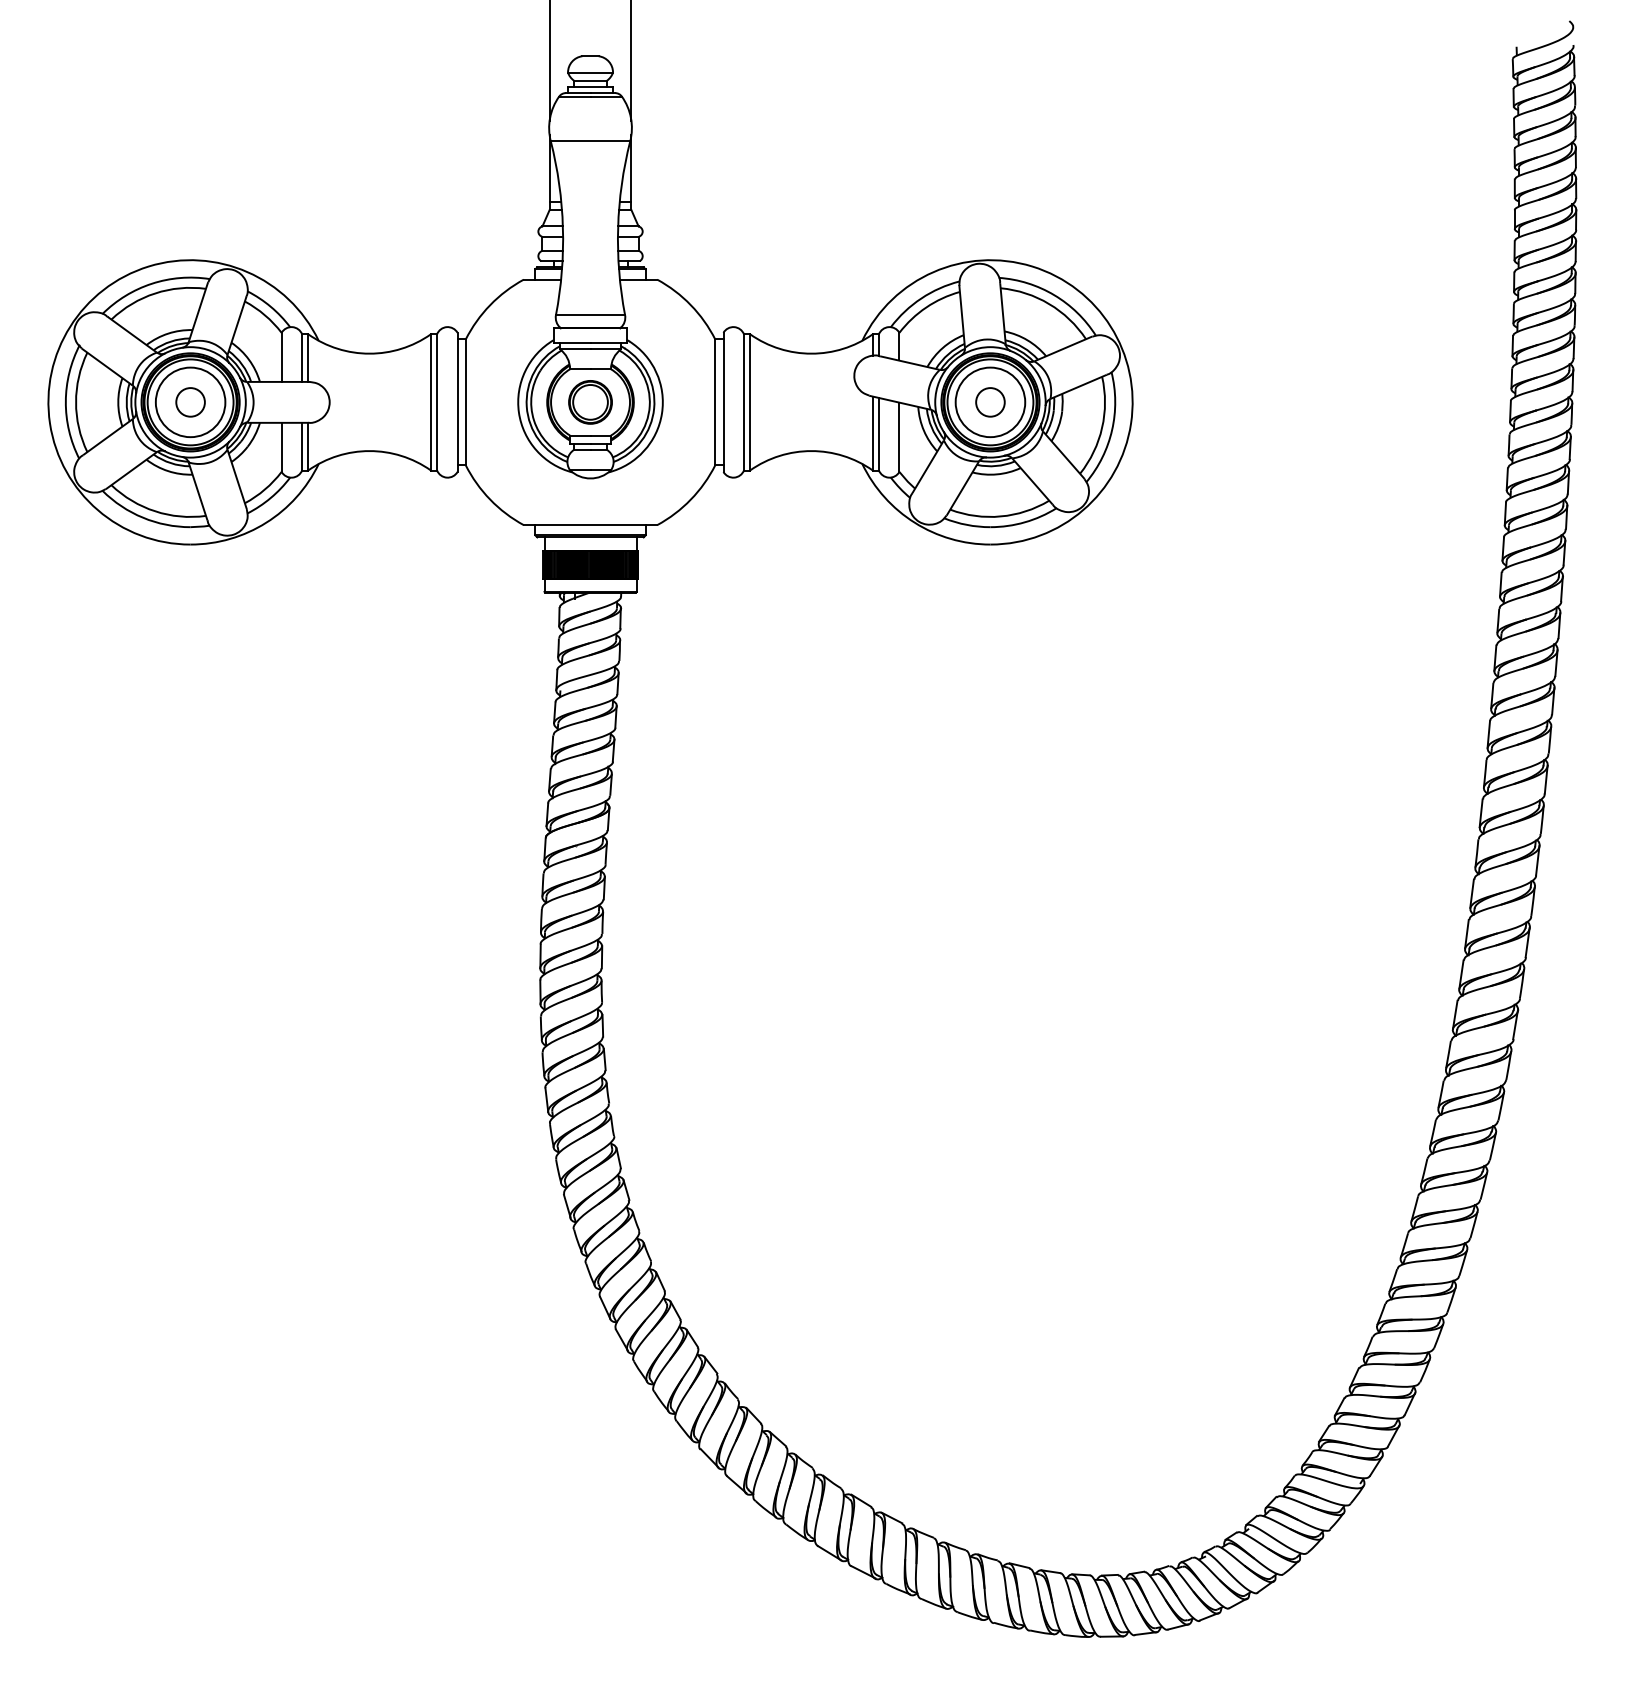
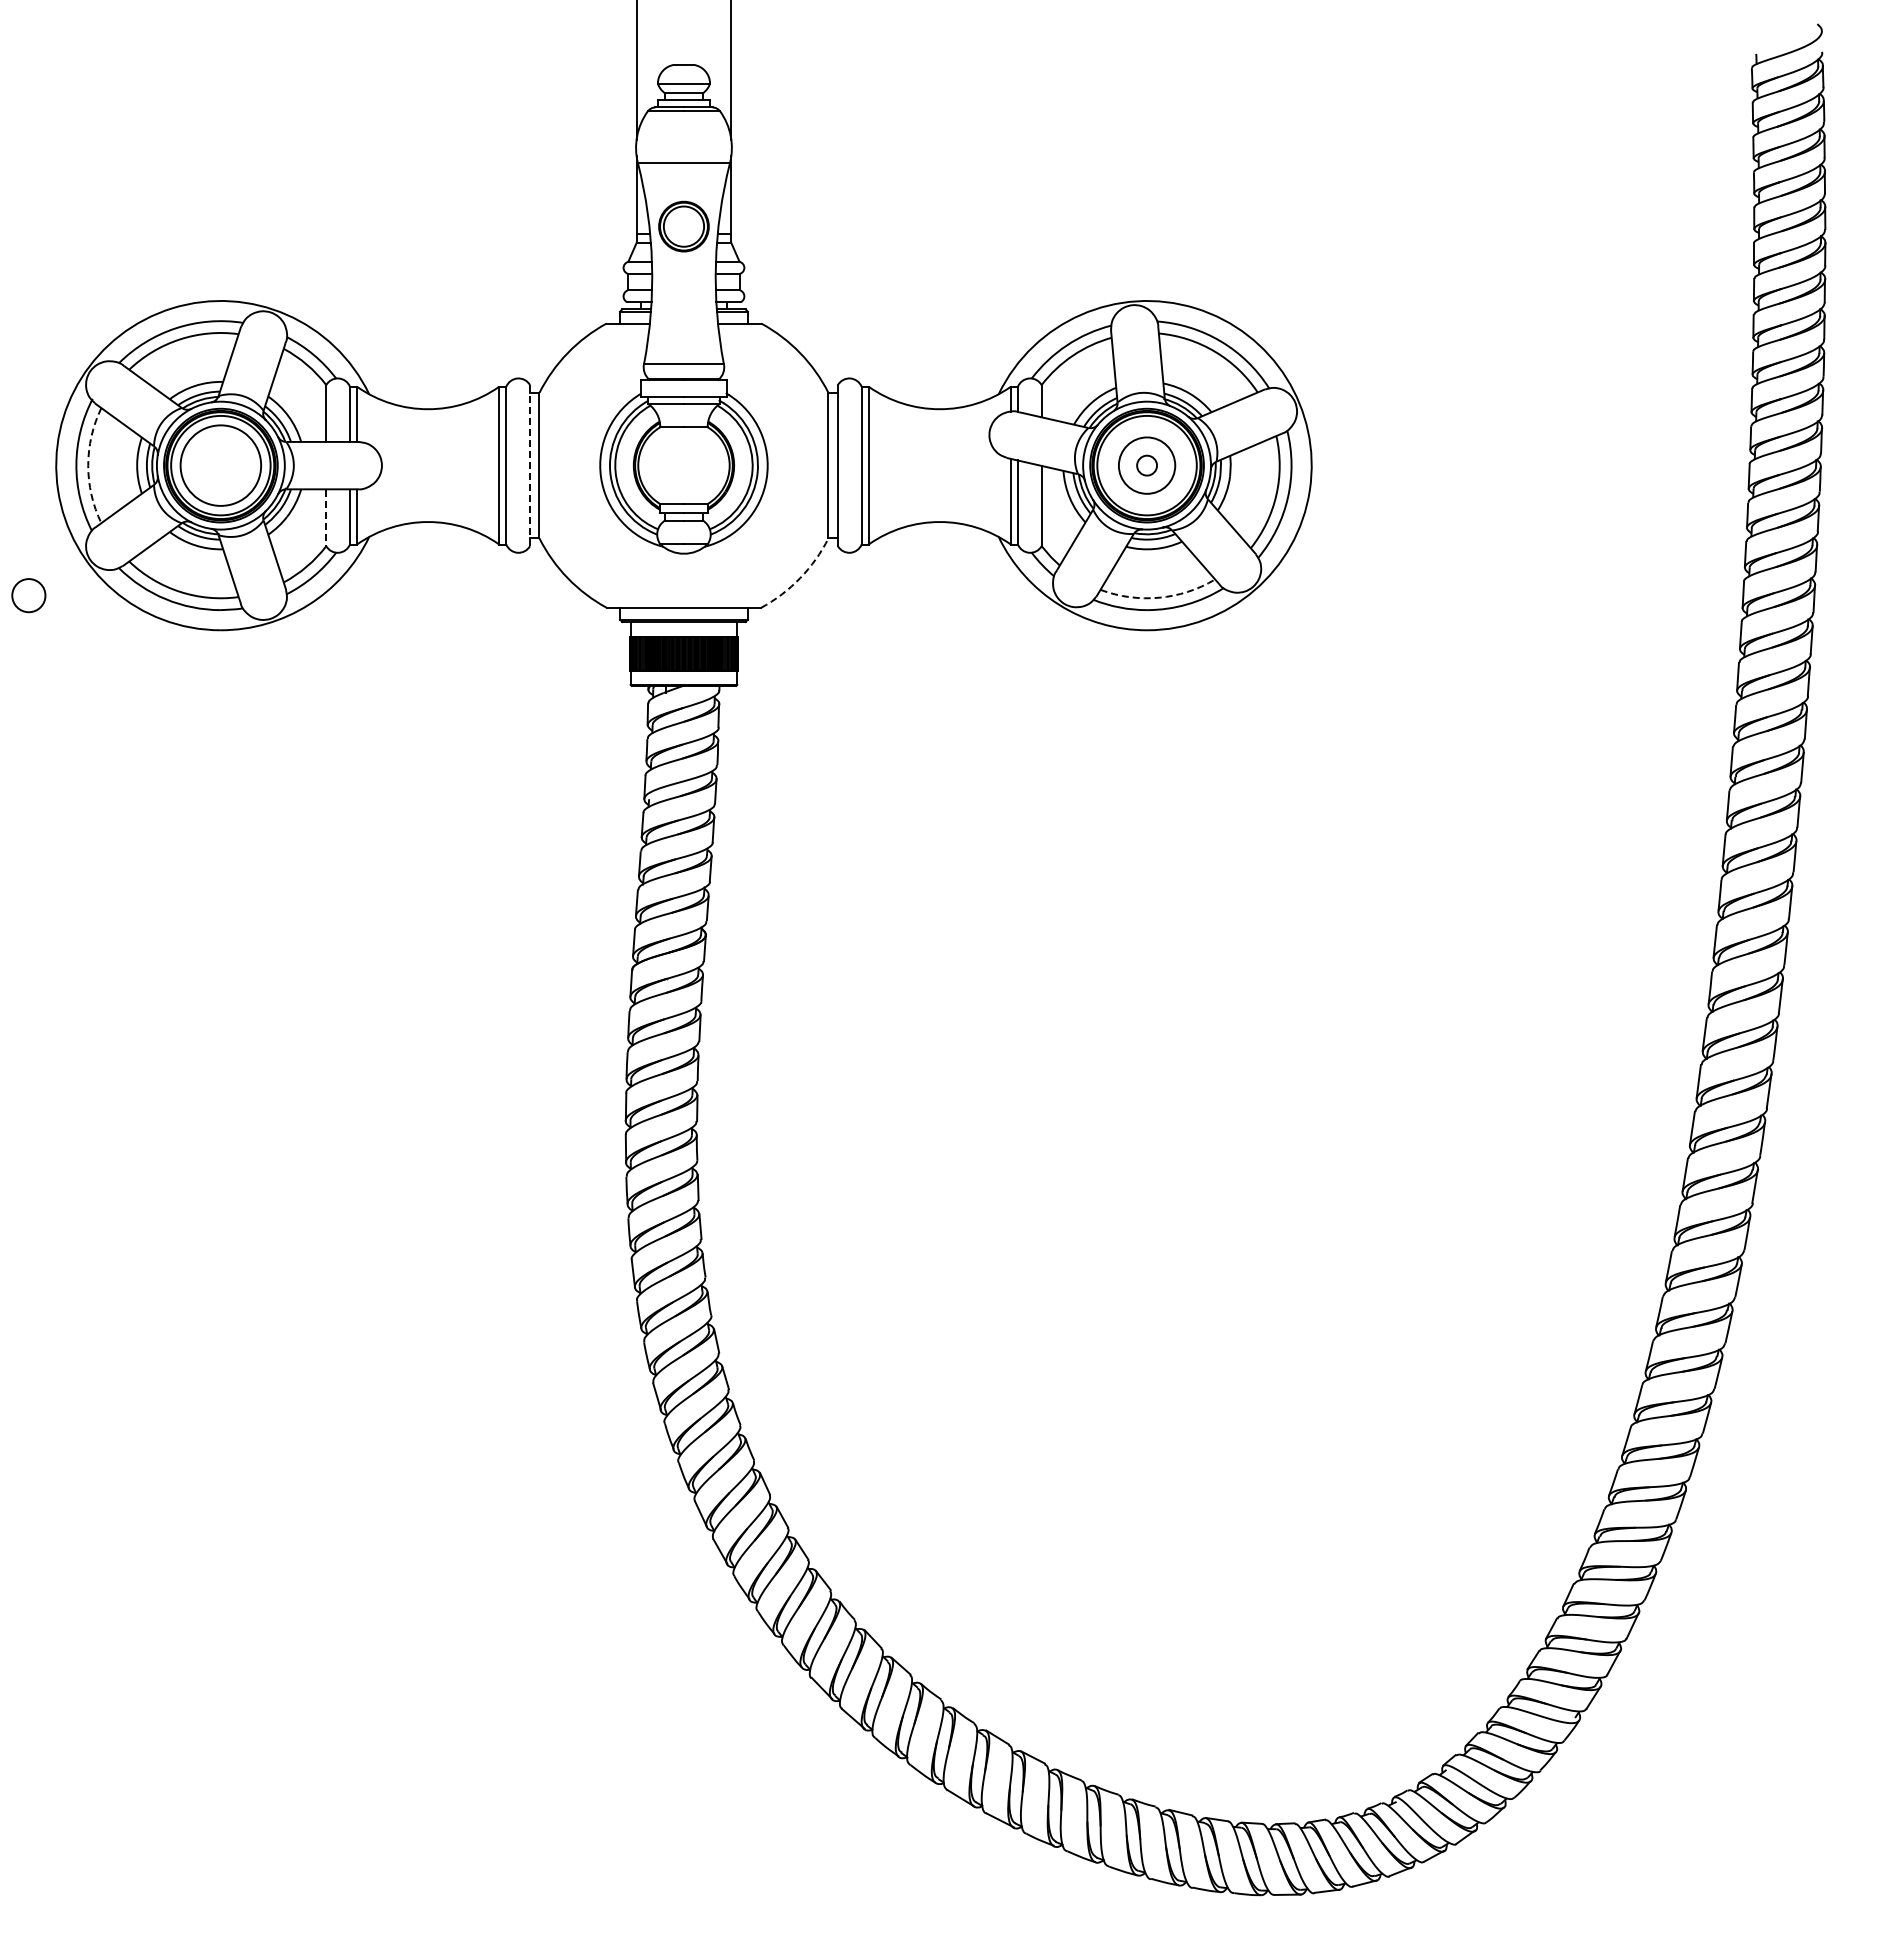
arc: (76, 402) -> (88, 465), solid -> dashed
circle: (190, 402) -> (28, 595), moved
line: (457, 402) -> (530, 465), solid -> dashed
part: (590, 402) -> (683, 226), moved
circle: (989, 402) -> (1146, 465), size x0.6
circle: (989, 402) -> (1146, 465), size x0.7
line: (281, 448) -> (326, 518), solid -> dashed
arc: (691, 499) -> (800, 578), solid -> dashed
arc: (1001, 516) -> (1159, 597), solid -> dashed

